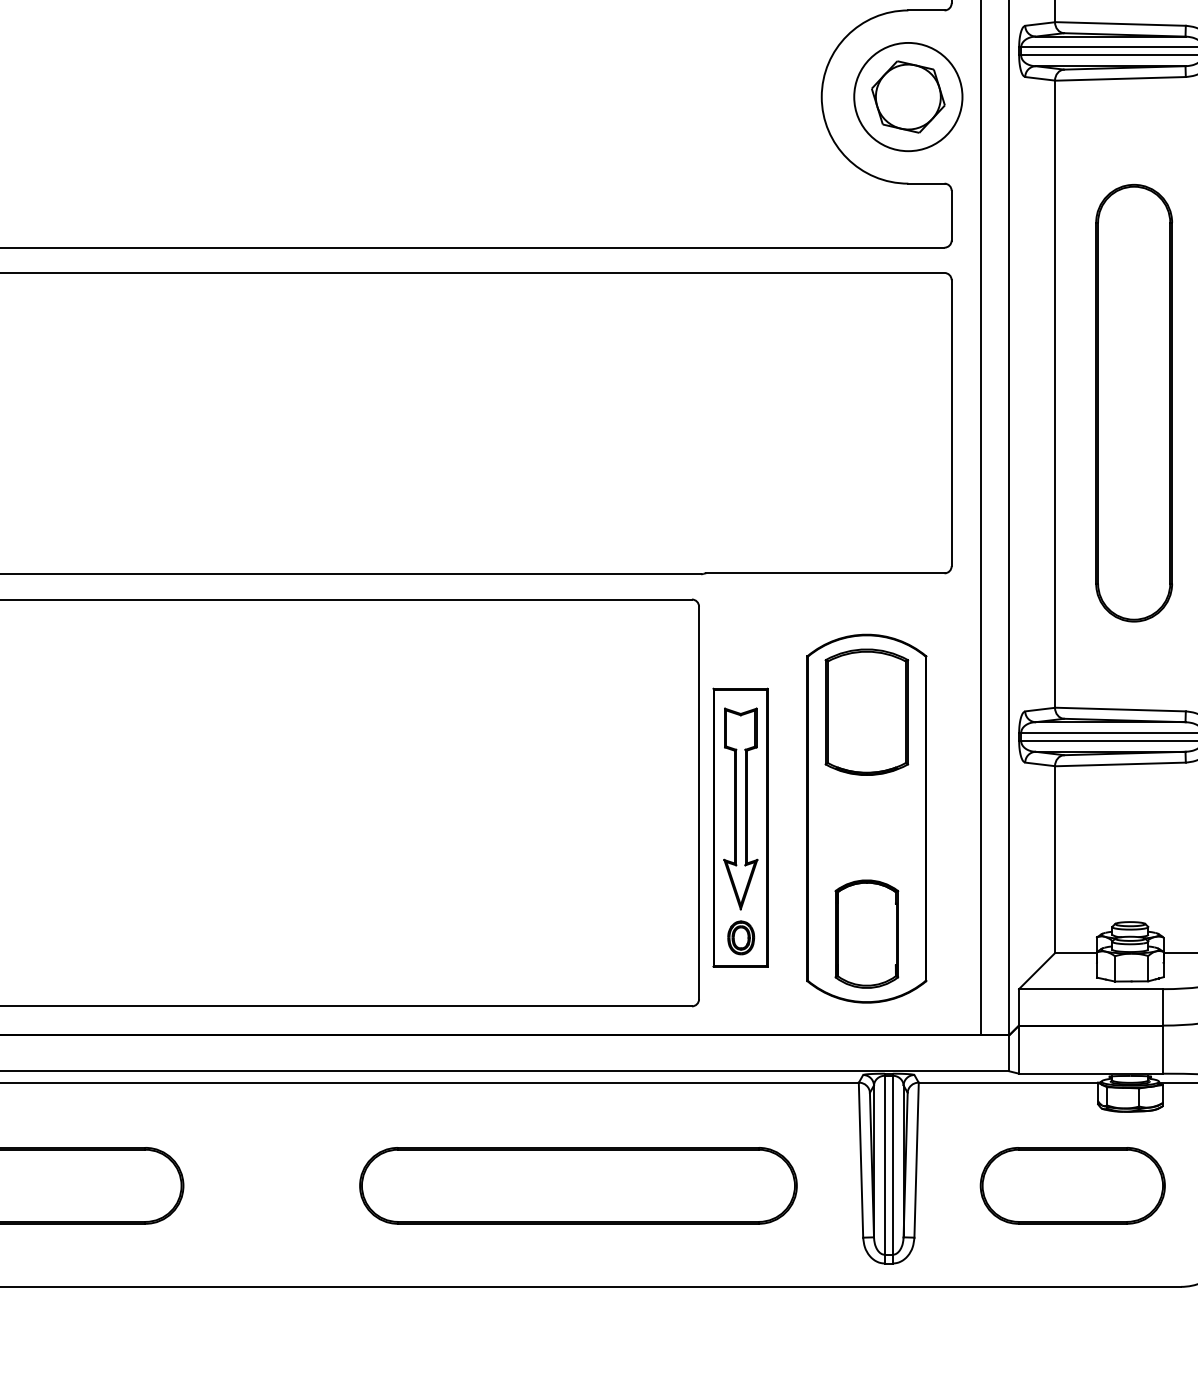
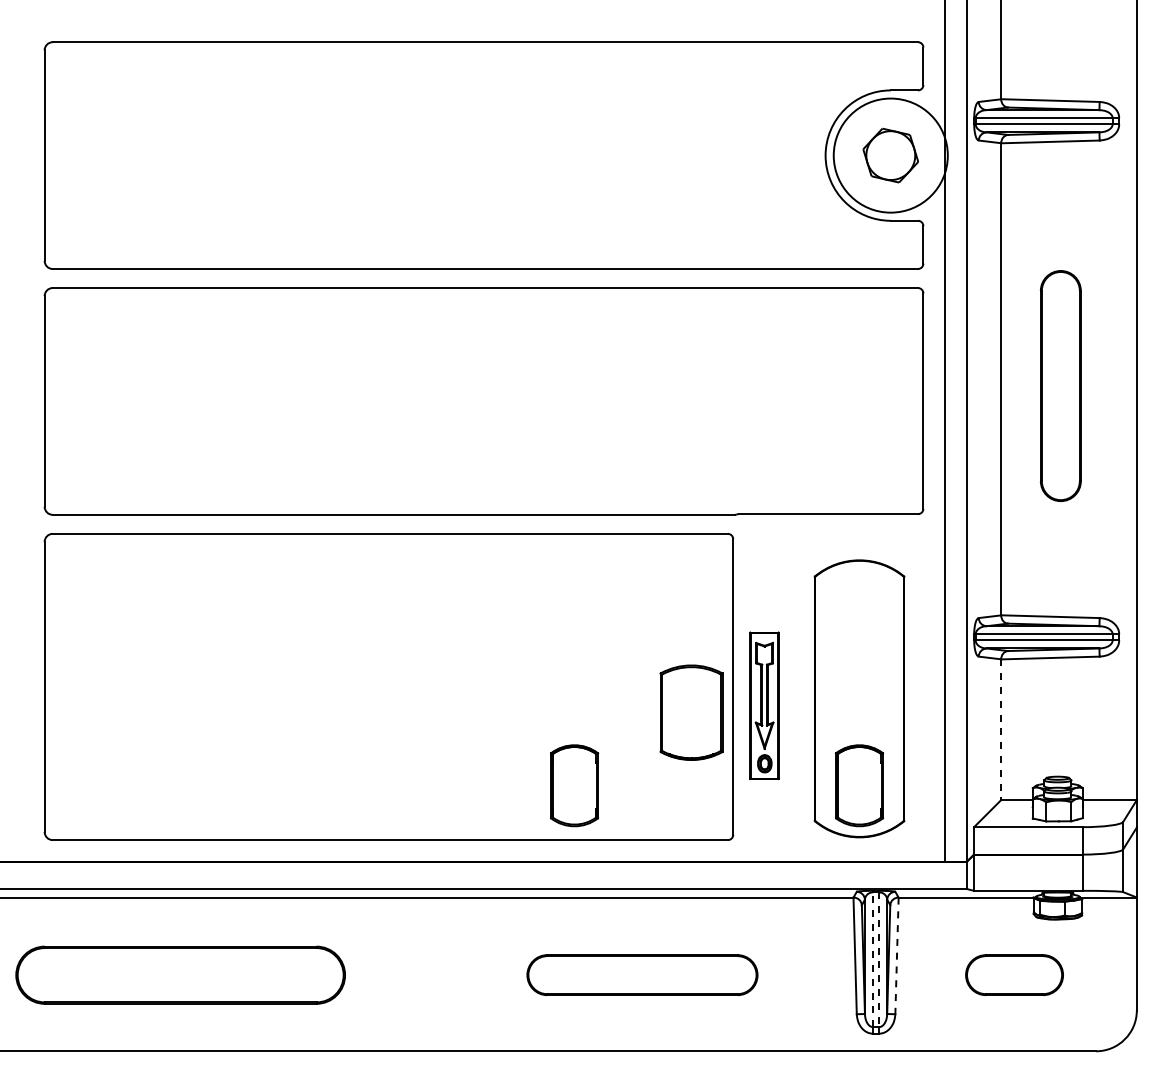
circle: (907, 96) -> (890, 155), size x1.4
part: (1133, 402) -> (1060, 385), size x0.7
part: (866, 711) -> (691, 712), moved
part: (740, 827) -> (764, 705), size x0.7
line: (1055, 860) -> (1001, 730), solid -> dashed
part: (488, 933) -> (574, 785), added
line: (915, 1160) -> (896, 956), solid -> dashed
line: (885, 1164) -> (873, 959), solid -> dashed
line: (893, 1166) -> (879, 960), solid -> dashed
part: (578, 1184) -> (642, 974), size x0.7
part: (1072, 1184) -> (1014, 974), size x0.7

